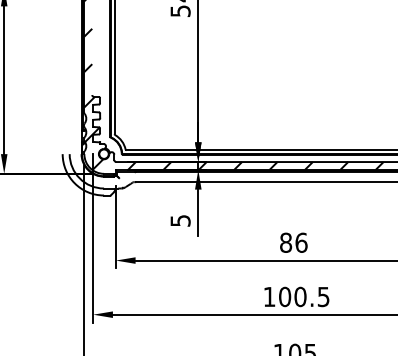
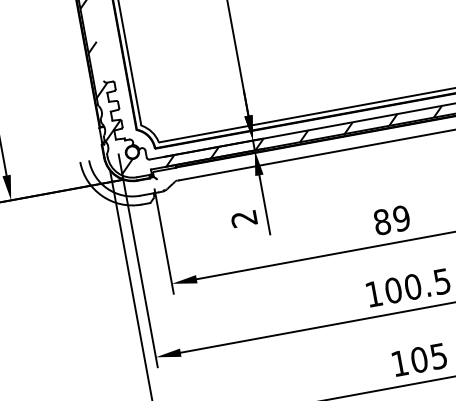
text: (180, 220) -> (244, 218), 5 -> 2
text: (301, 242) -> (401, 218), 86 -> 89

